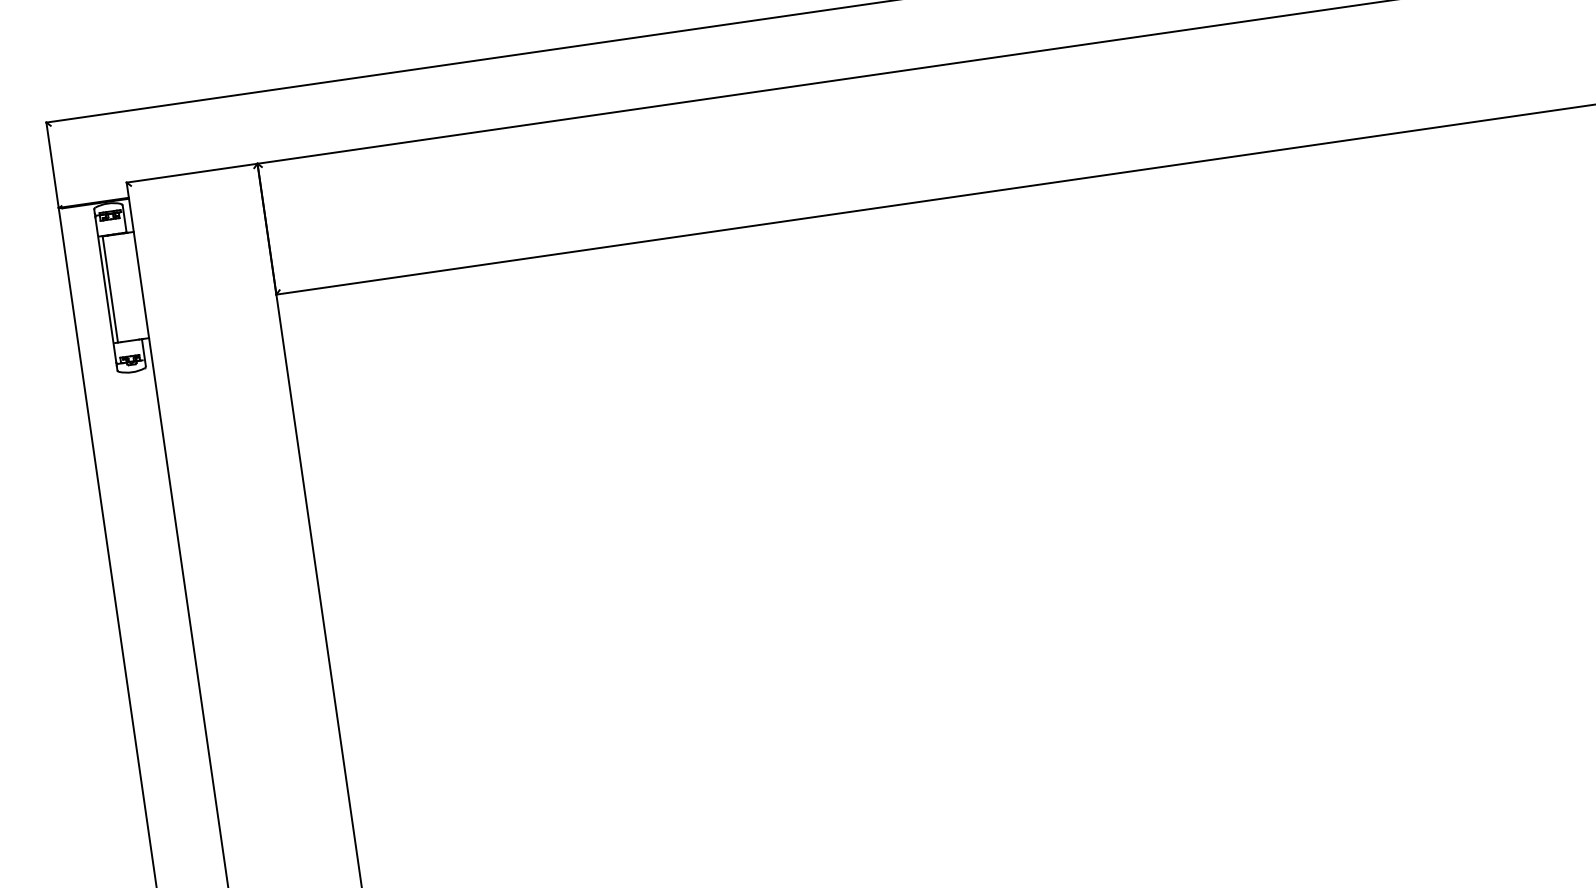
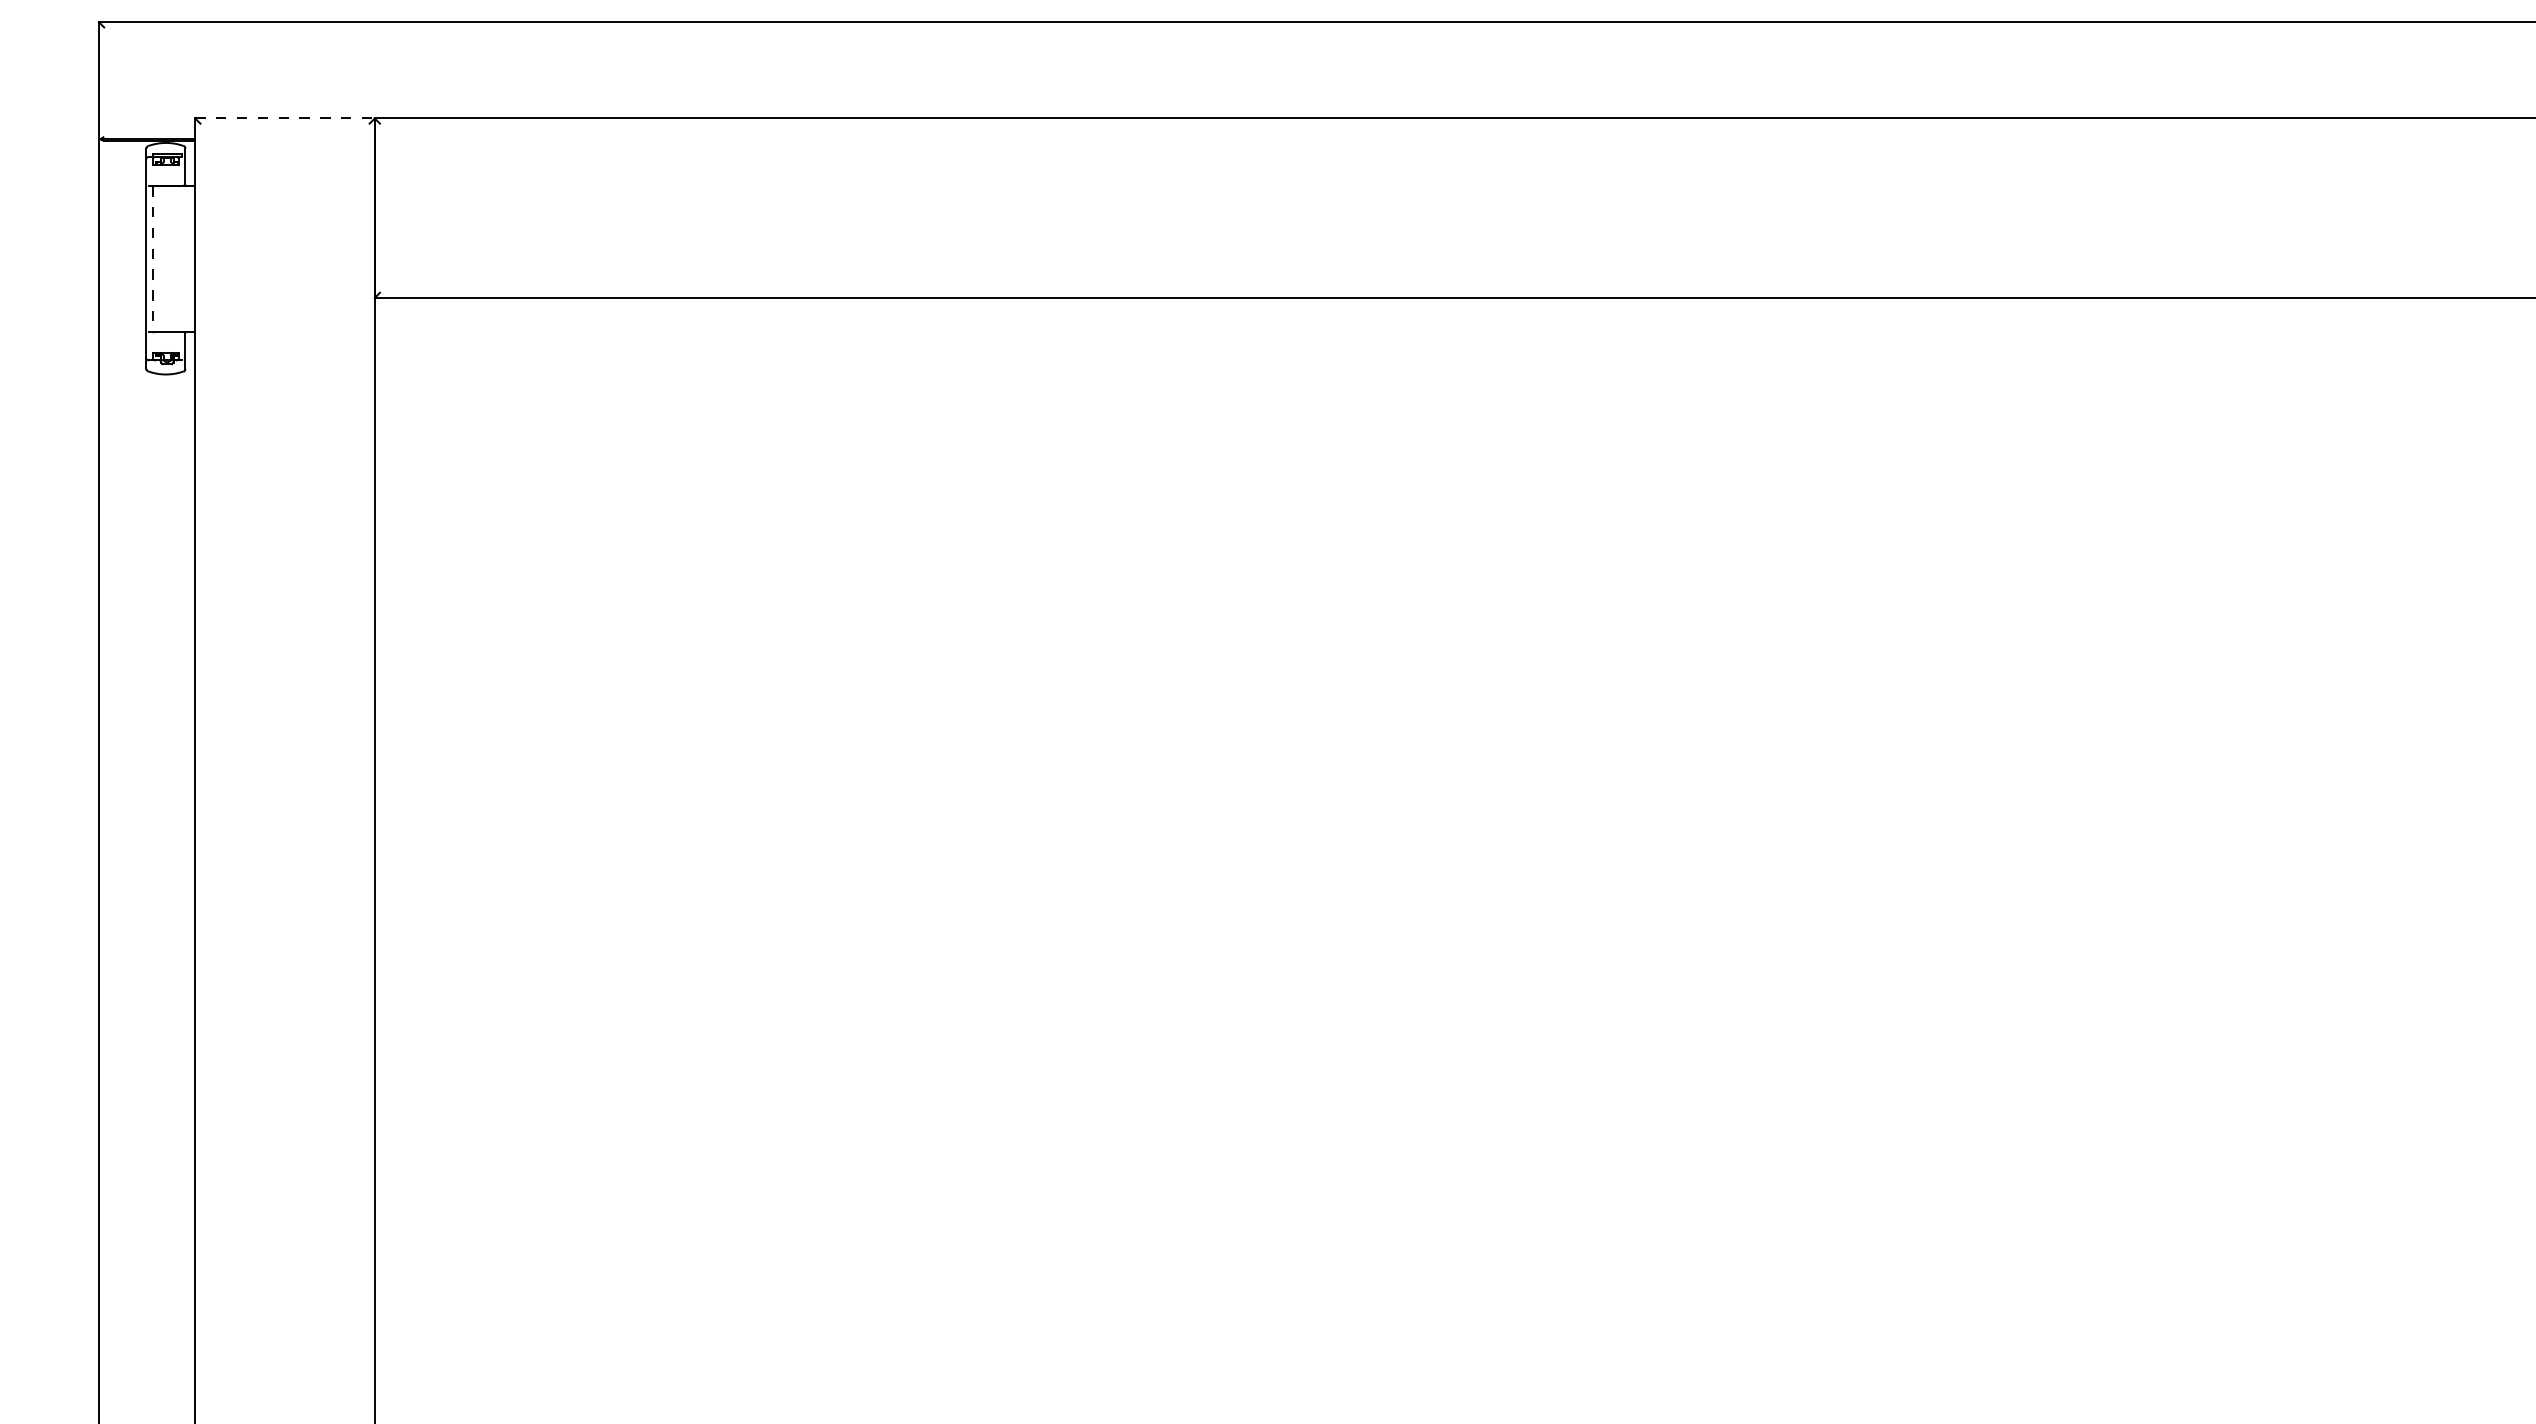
line: (192, 173) -> (285, 118), solid -> dashed
line: (110, 289) -> (152, 259), solid -> dashed

